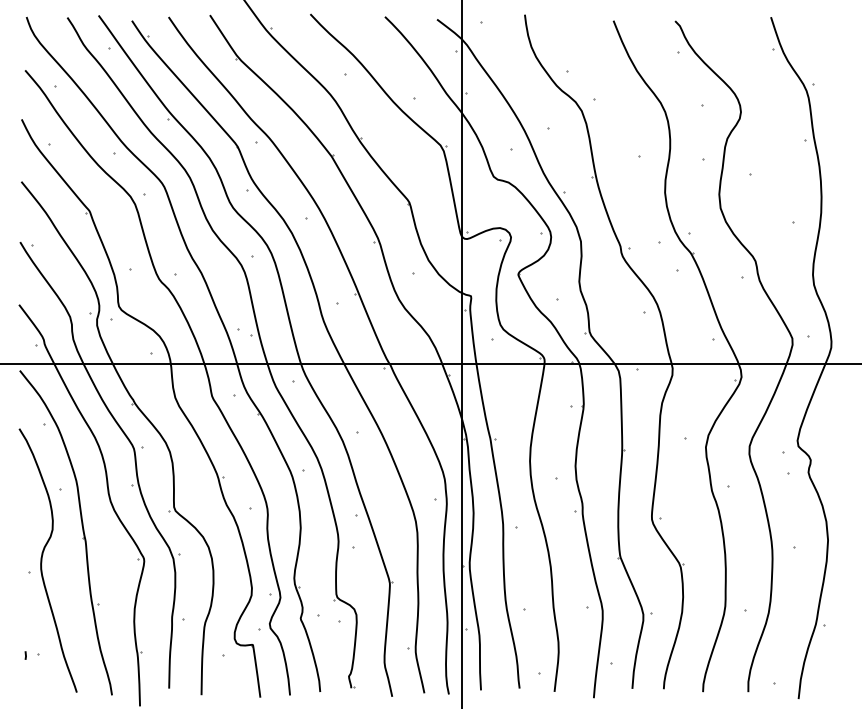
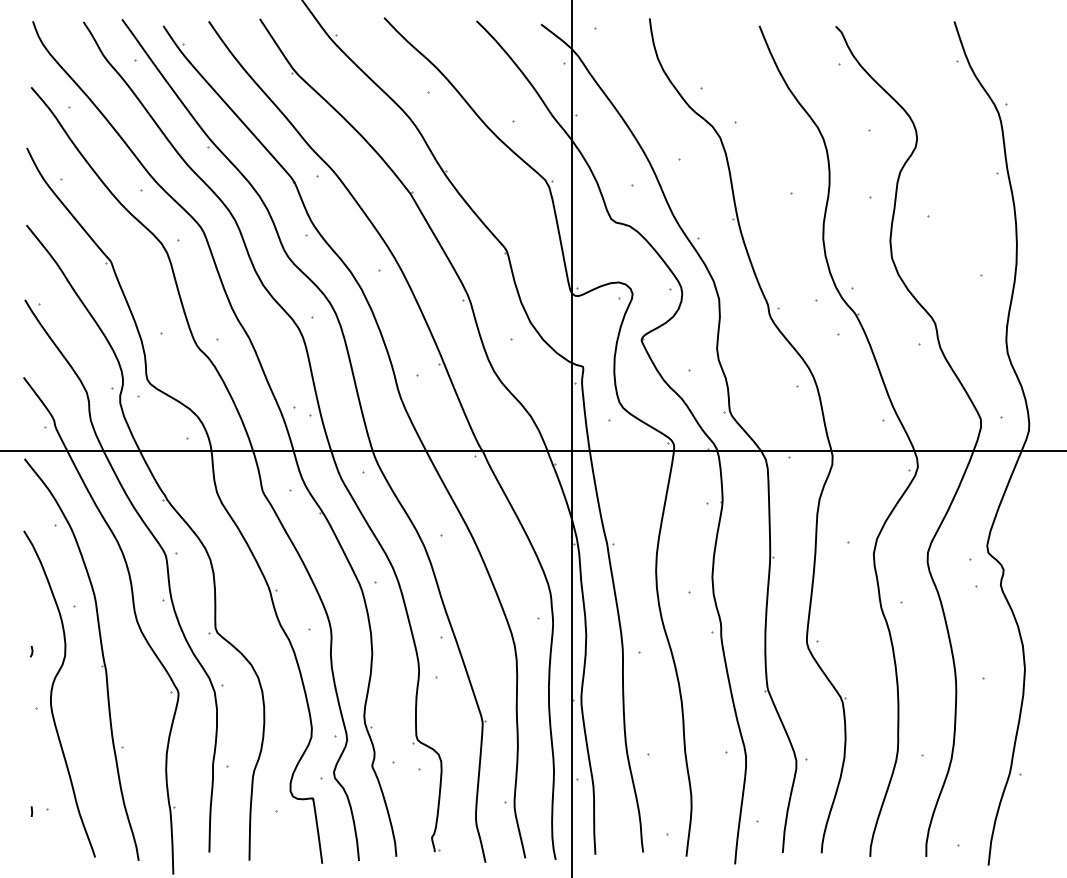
line: (25, 525) -> (31, 650), added

